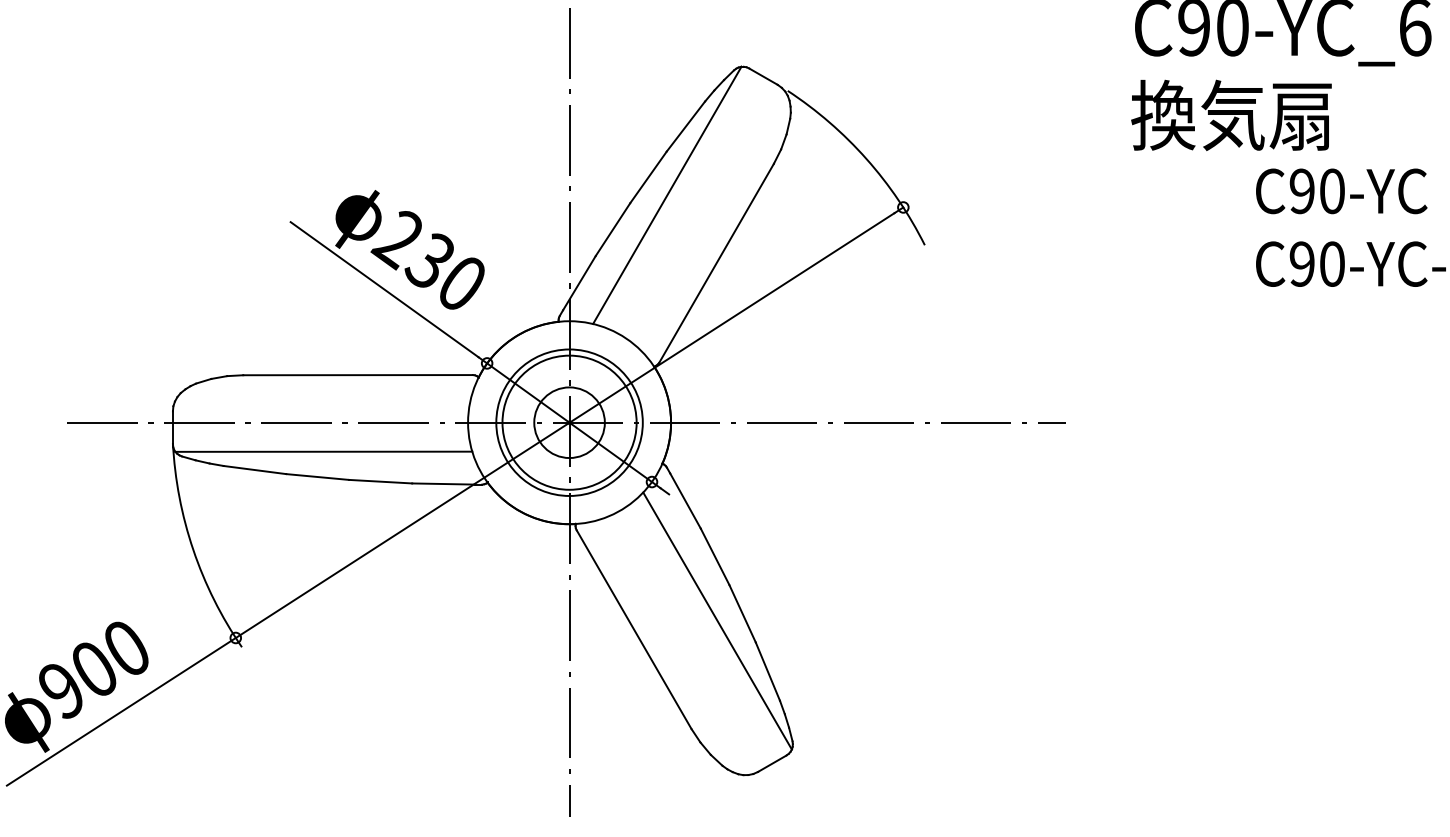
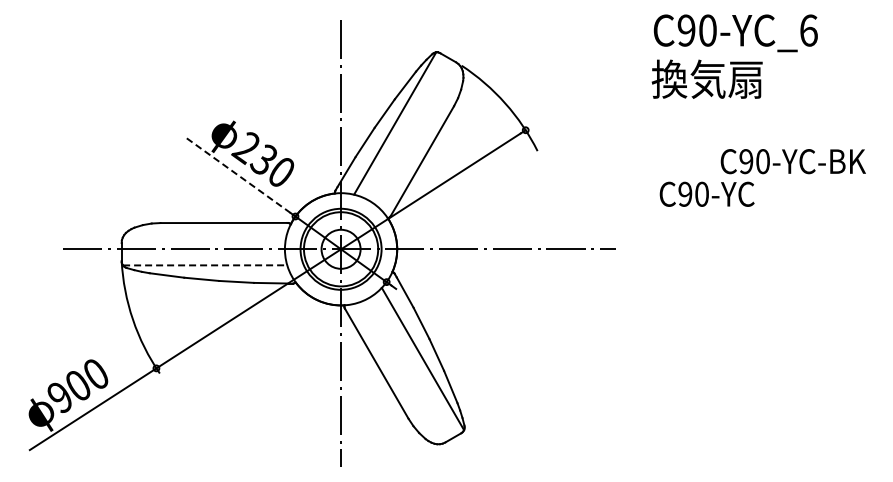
text: (1340, 189) -> (706, 193), moved
line: (385, 291) -> (239, 176), solid -> dashed
line: (324, 451) -> (205, 265), solid -> dashed

